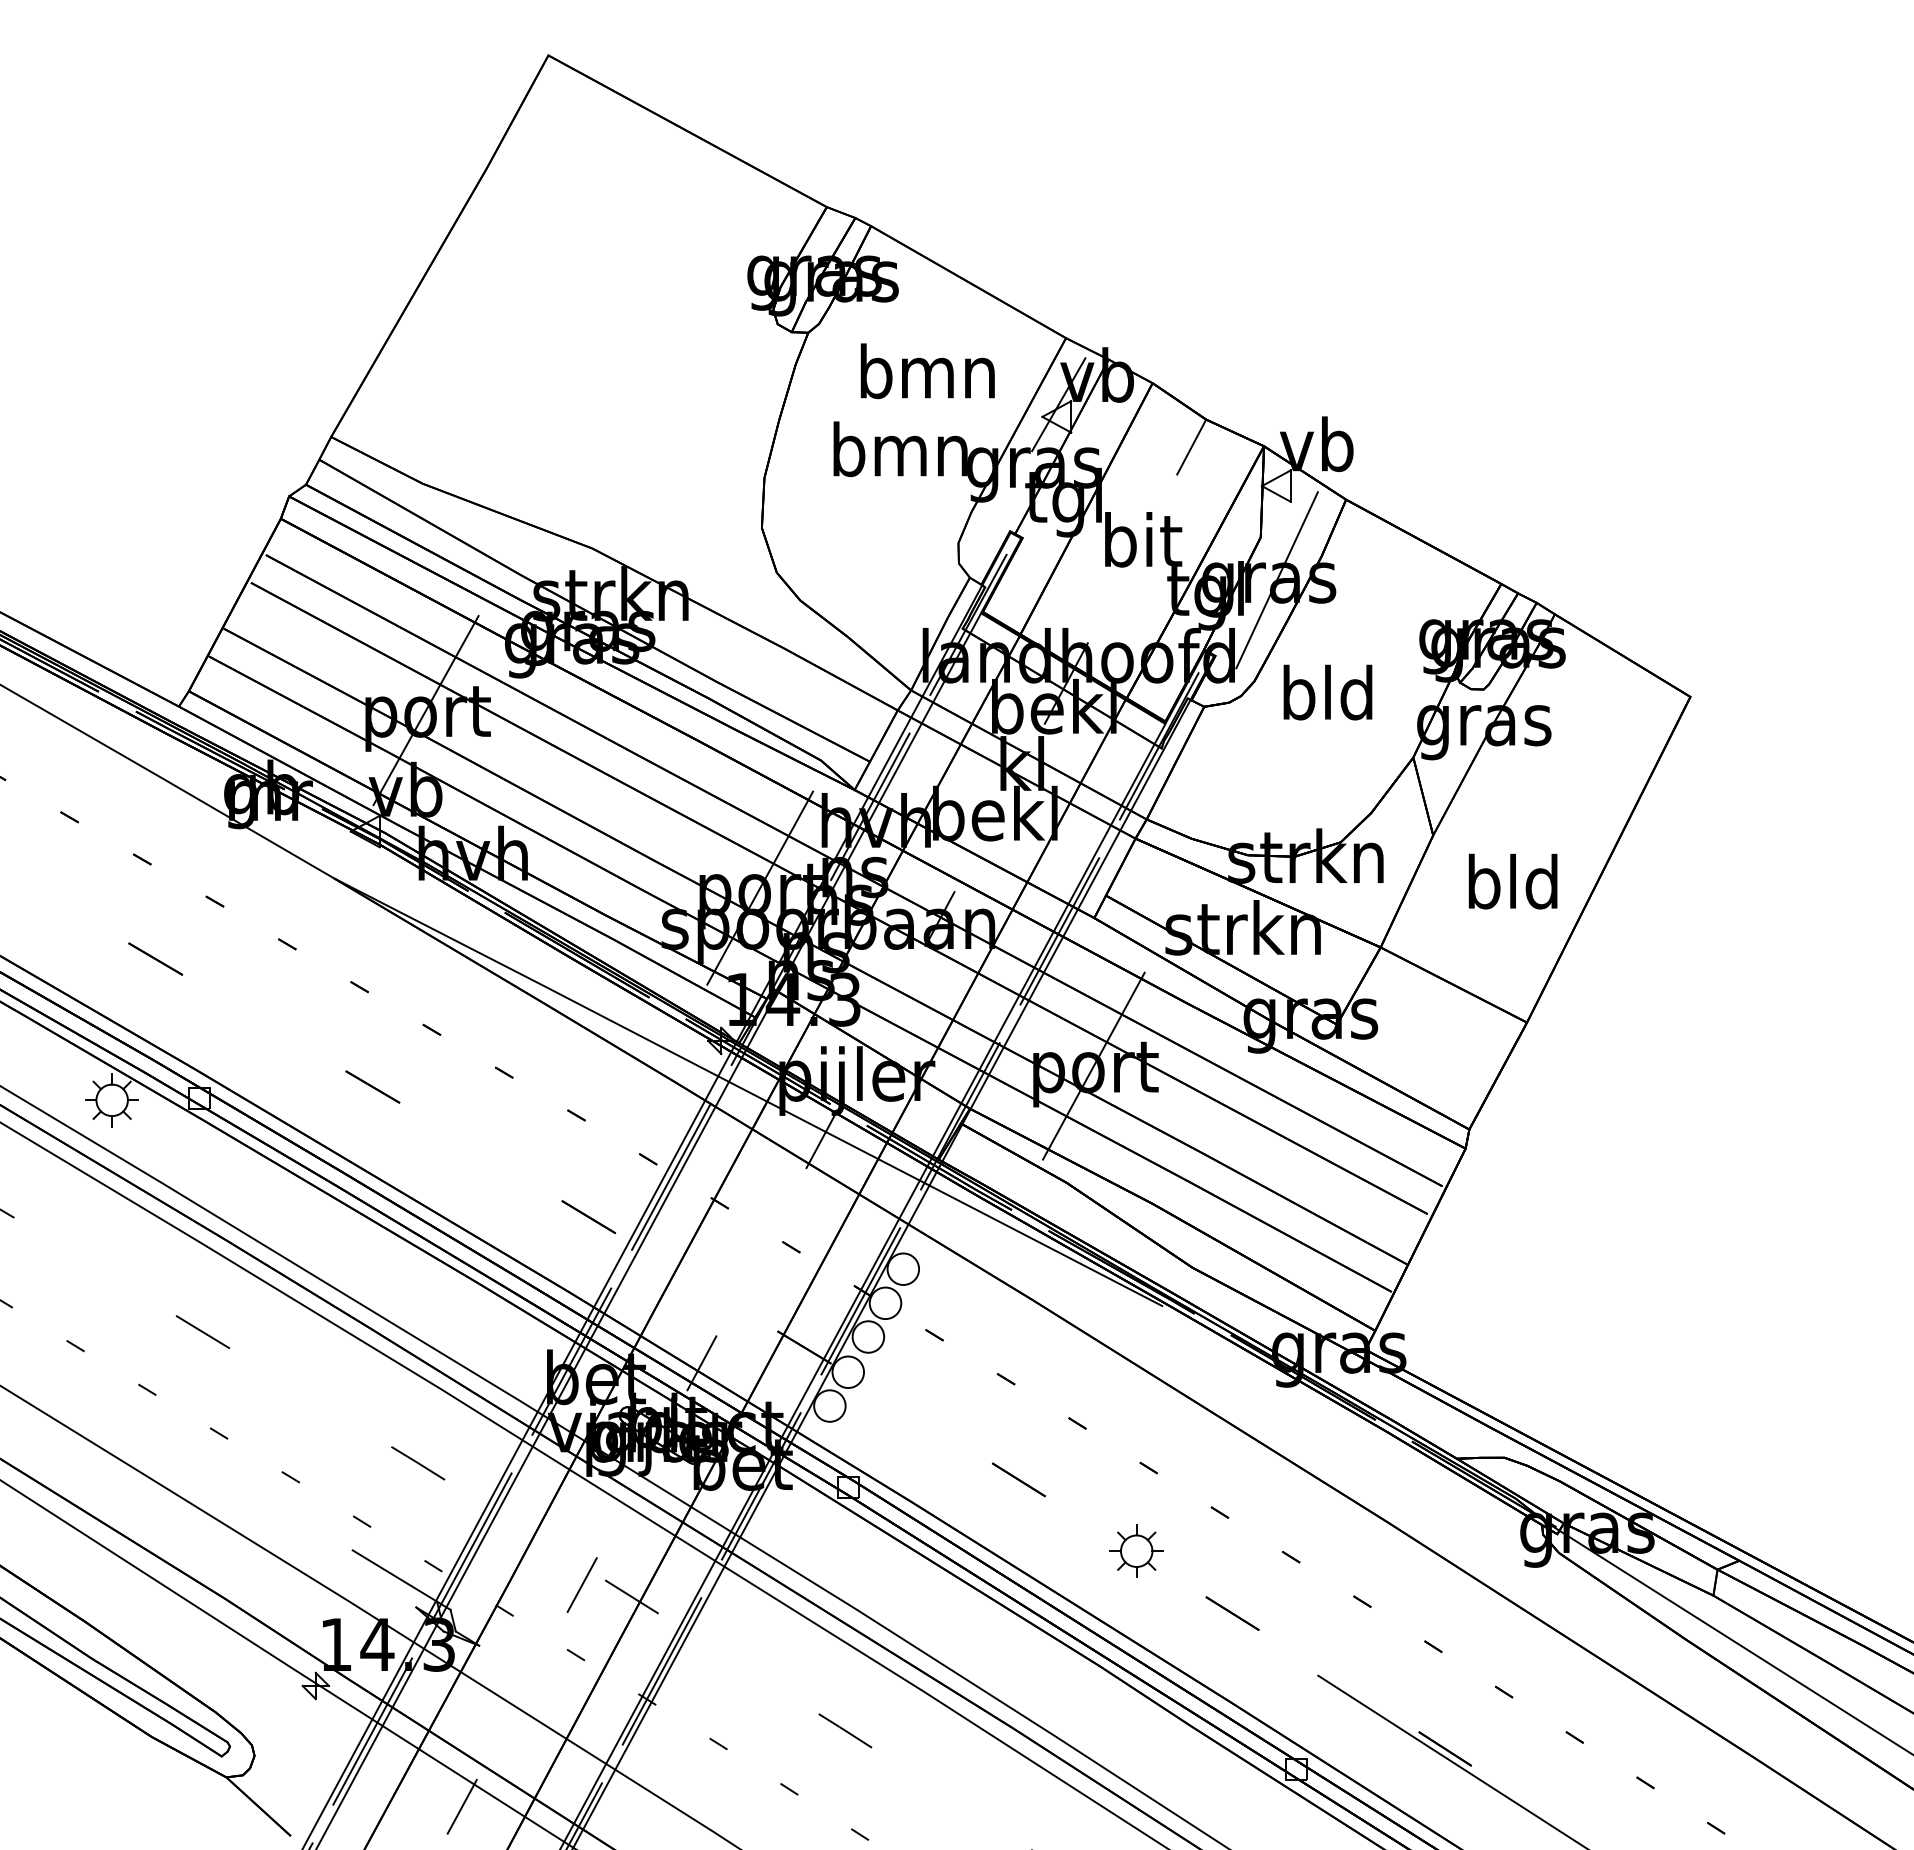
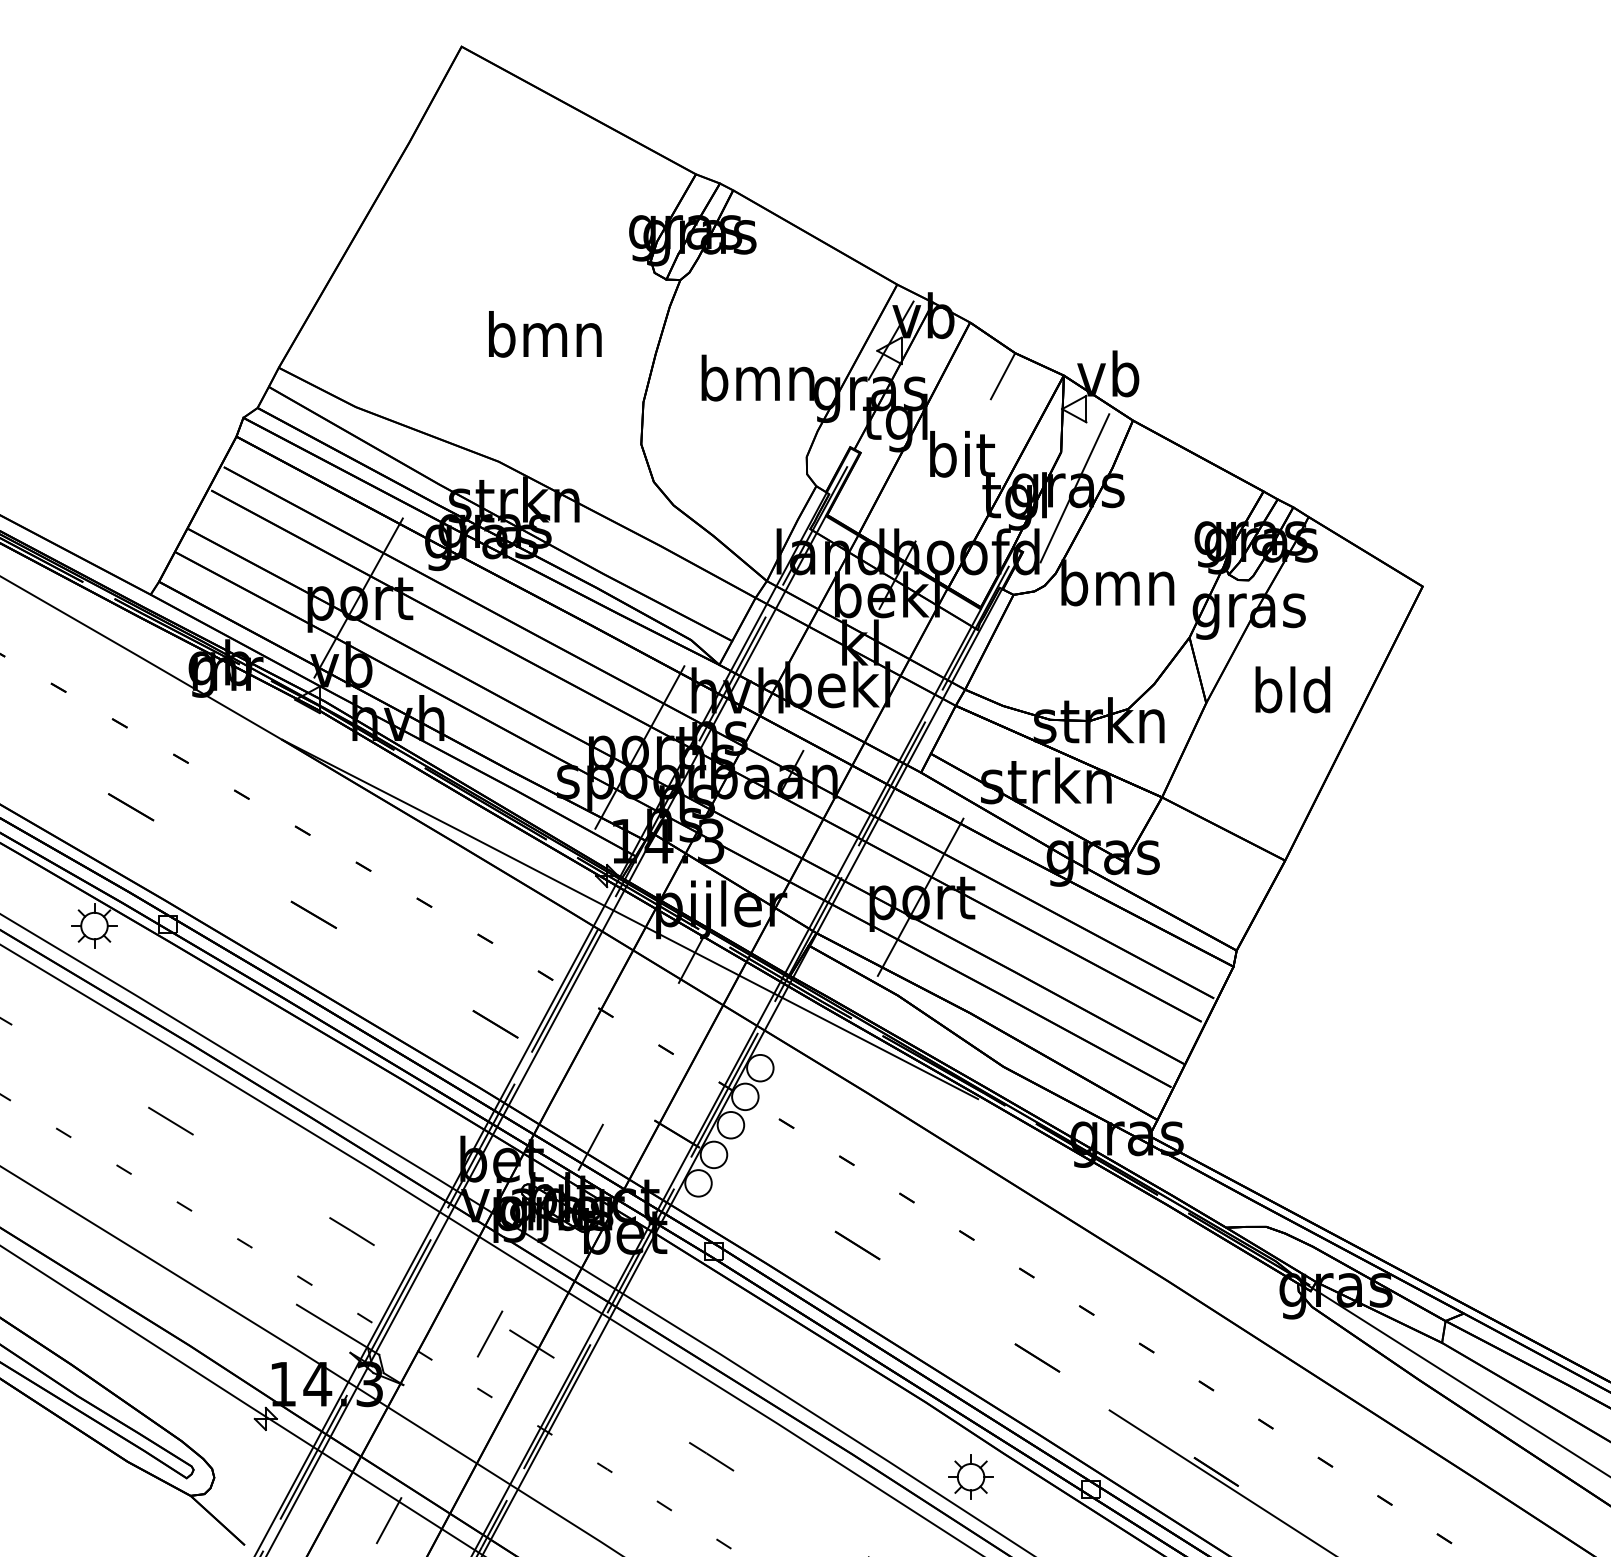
text: (927, 371) -> (545, 334), moved
text: (1328, 692) -> (1118, 582), bld -> bmn
text: (1512, 881) -> (1292, 689), moved
part: (1136, 1550) -> (970, 1476), moved

